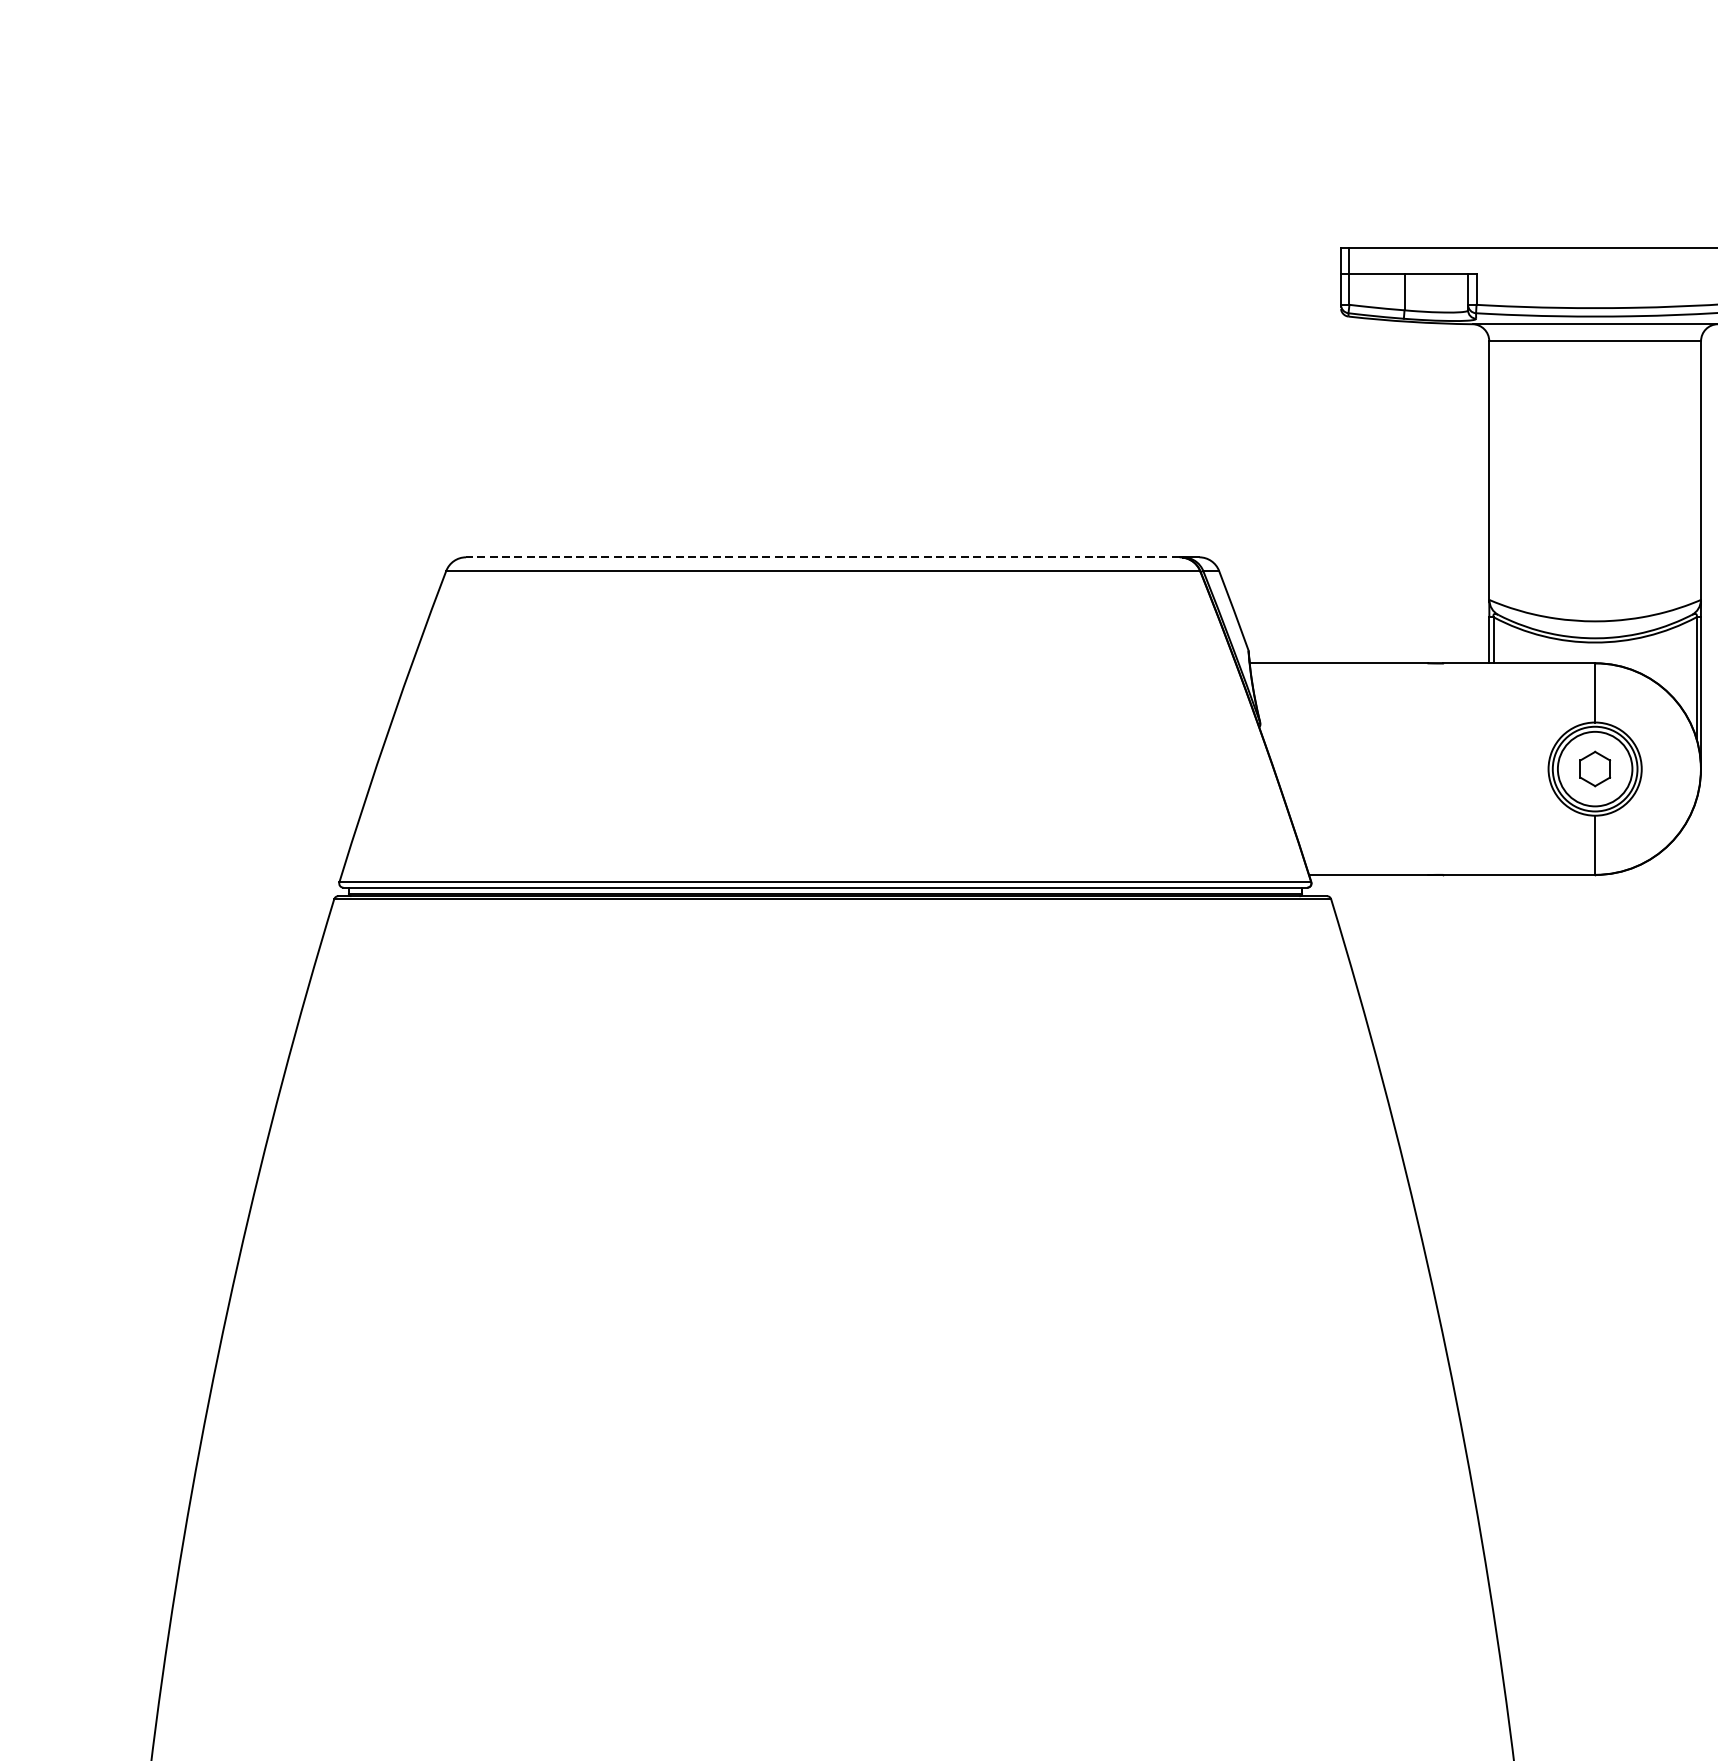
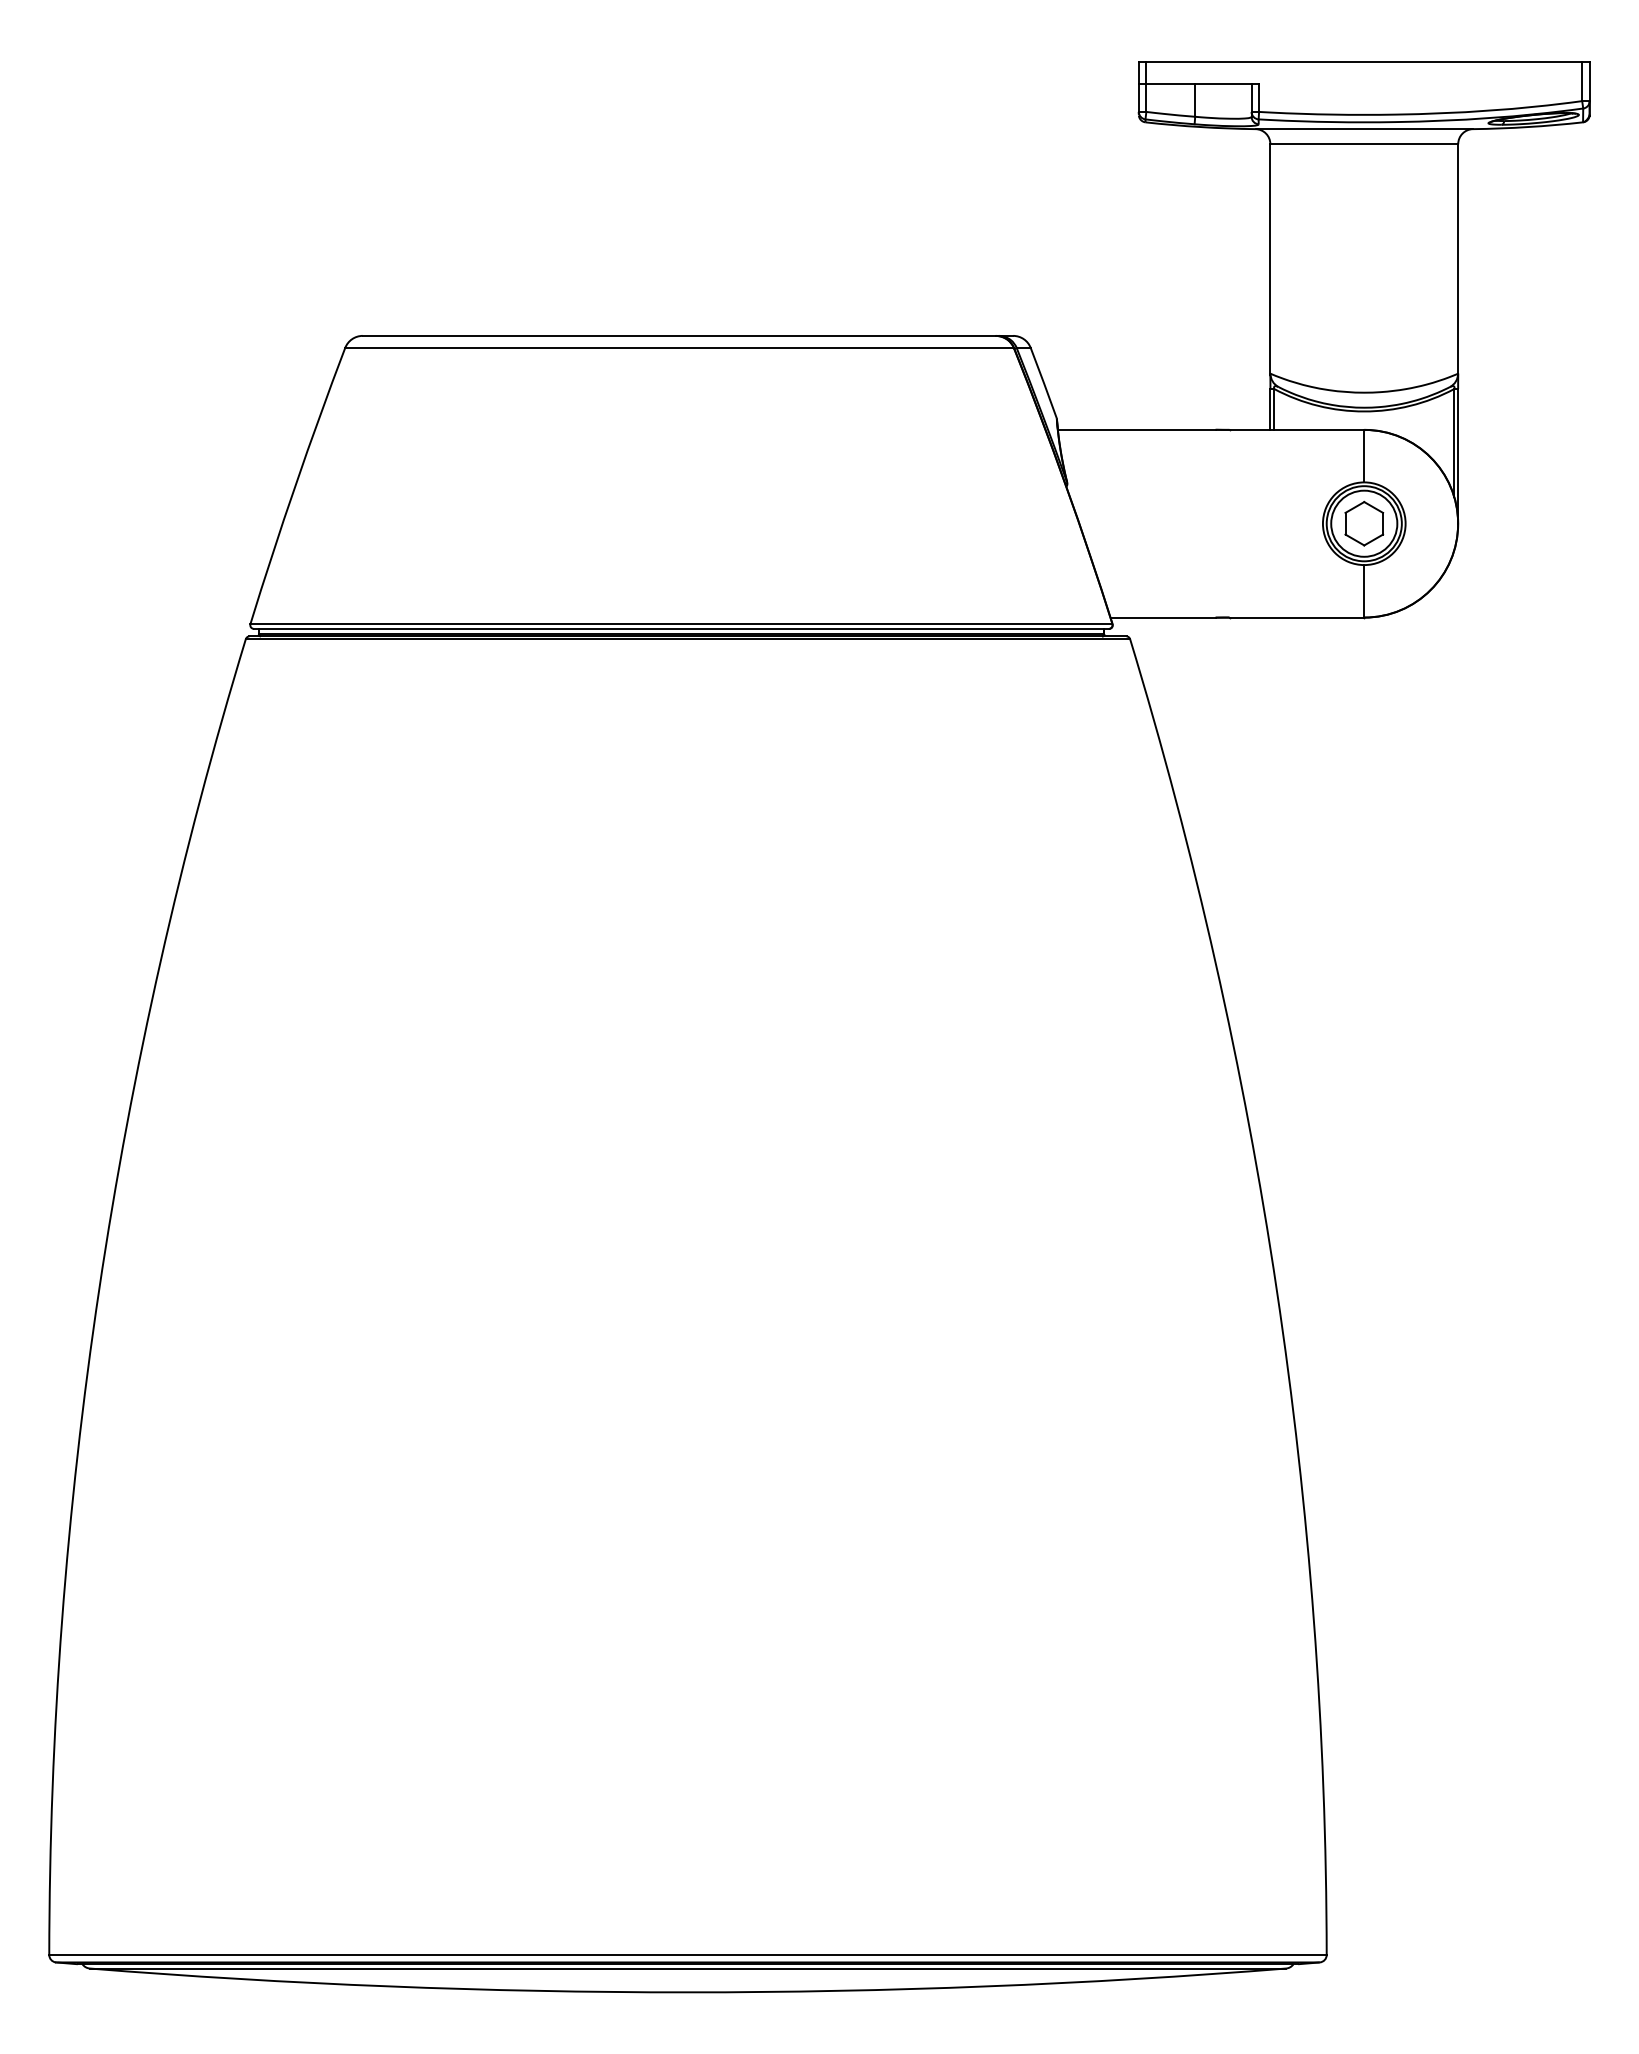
line: (821, 556) -> (678, 335), dashed -> solid
part: (1595, 768) -> (1364, 523), size x1.43

